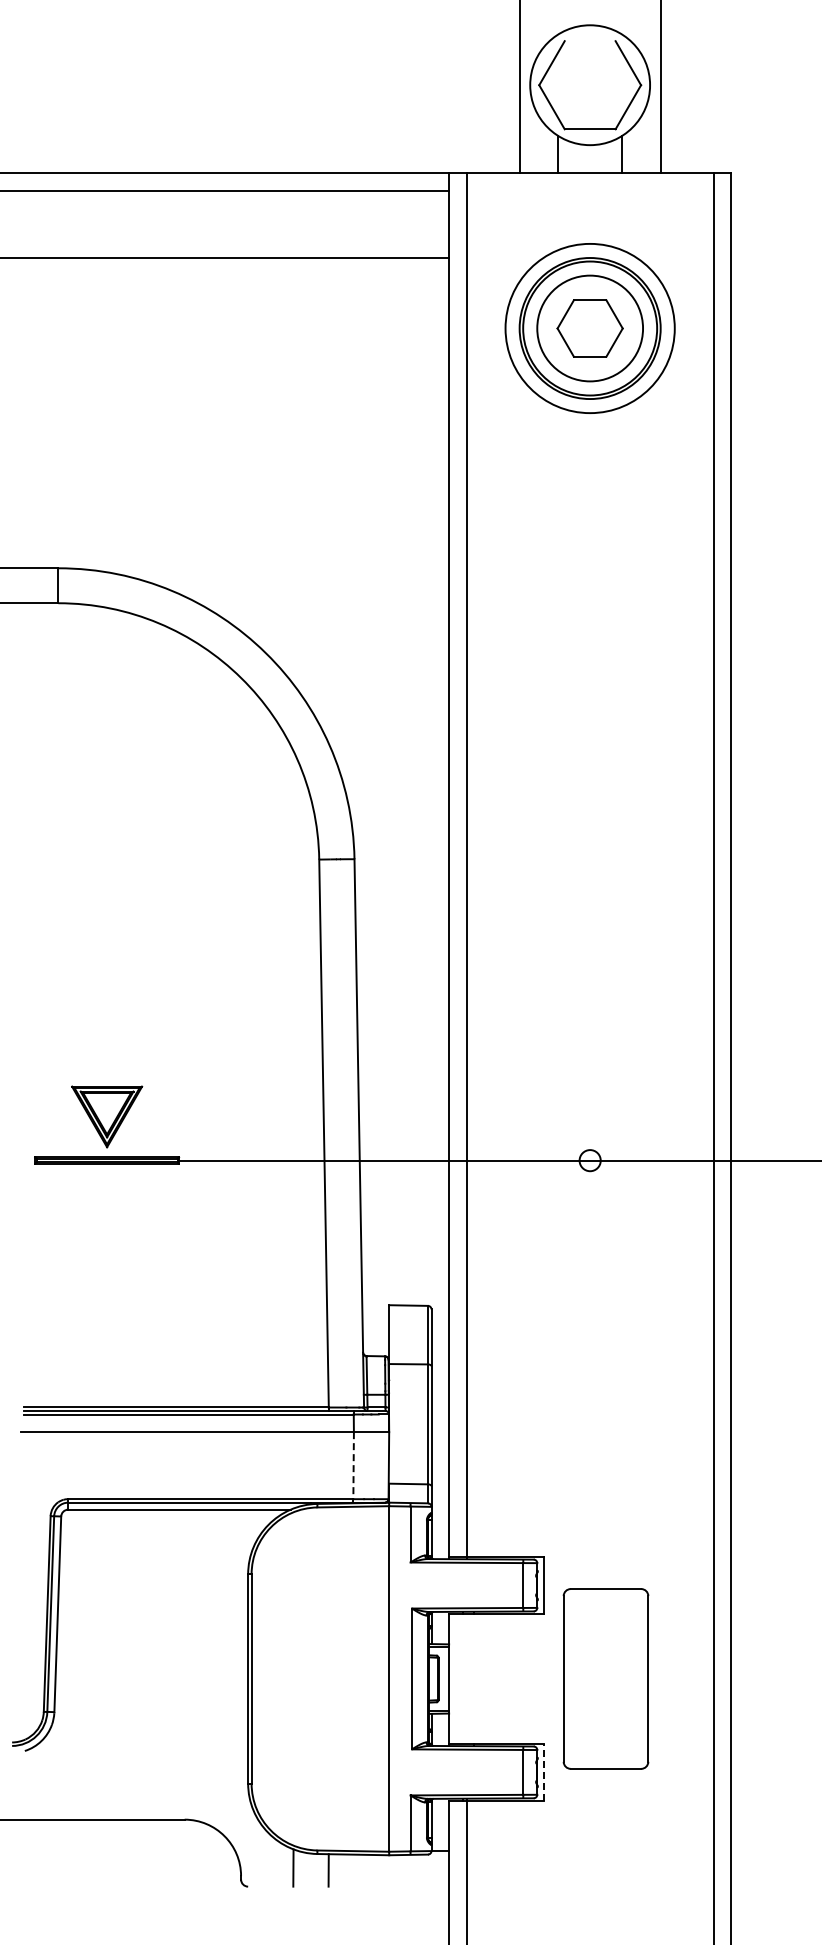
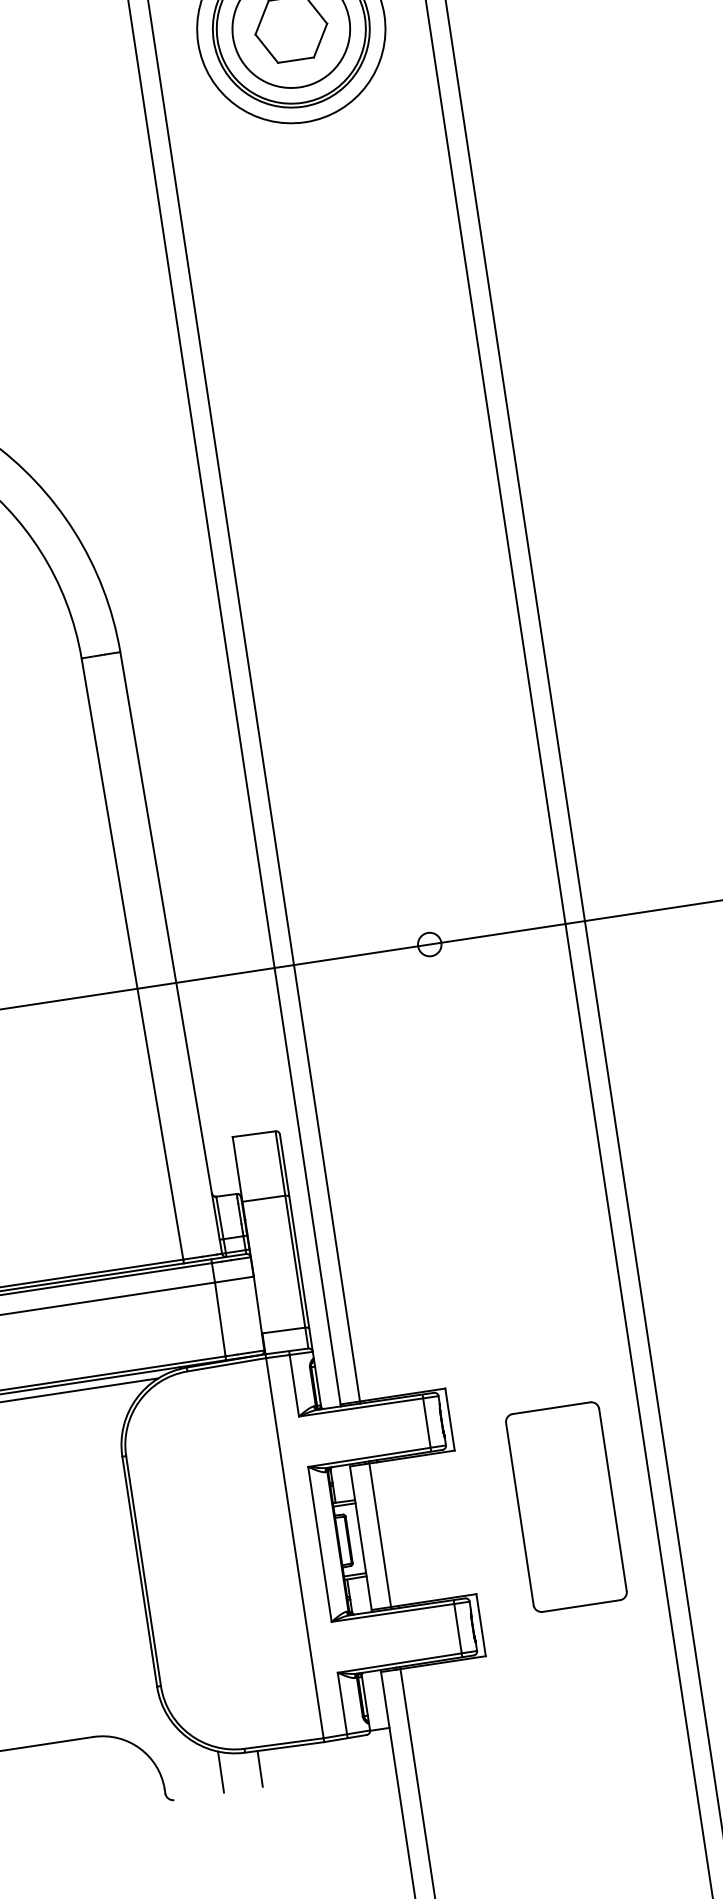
line: (353, 1465) -> (220, 1319), dashed -> solid
line: (466, 1678) -> (379, 1534), added
part: (605, 1678) -> (565, 1506), moved
line: (544, 1771) -> (481, 1624), dashed -> solid

